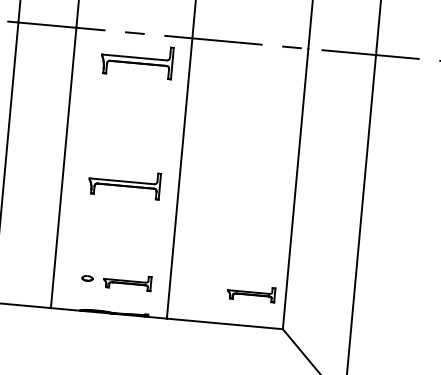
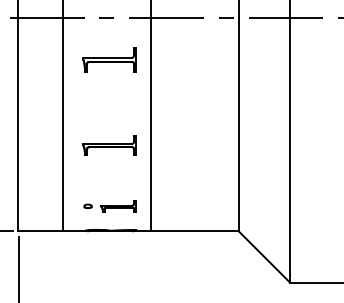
part: (137, 60) -> (109, 59), moved
part: (124, 183) -> (109, 145), moved
part: (251, 293) -> (212, 206), removed

